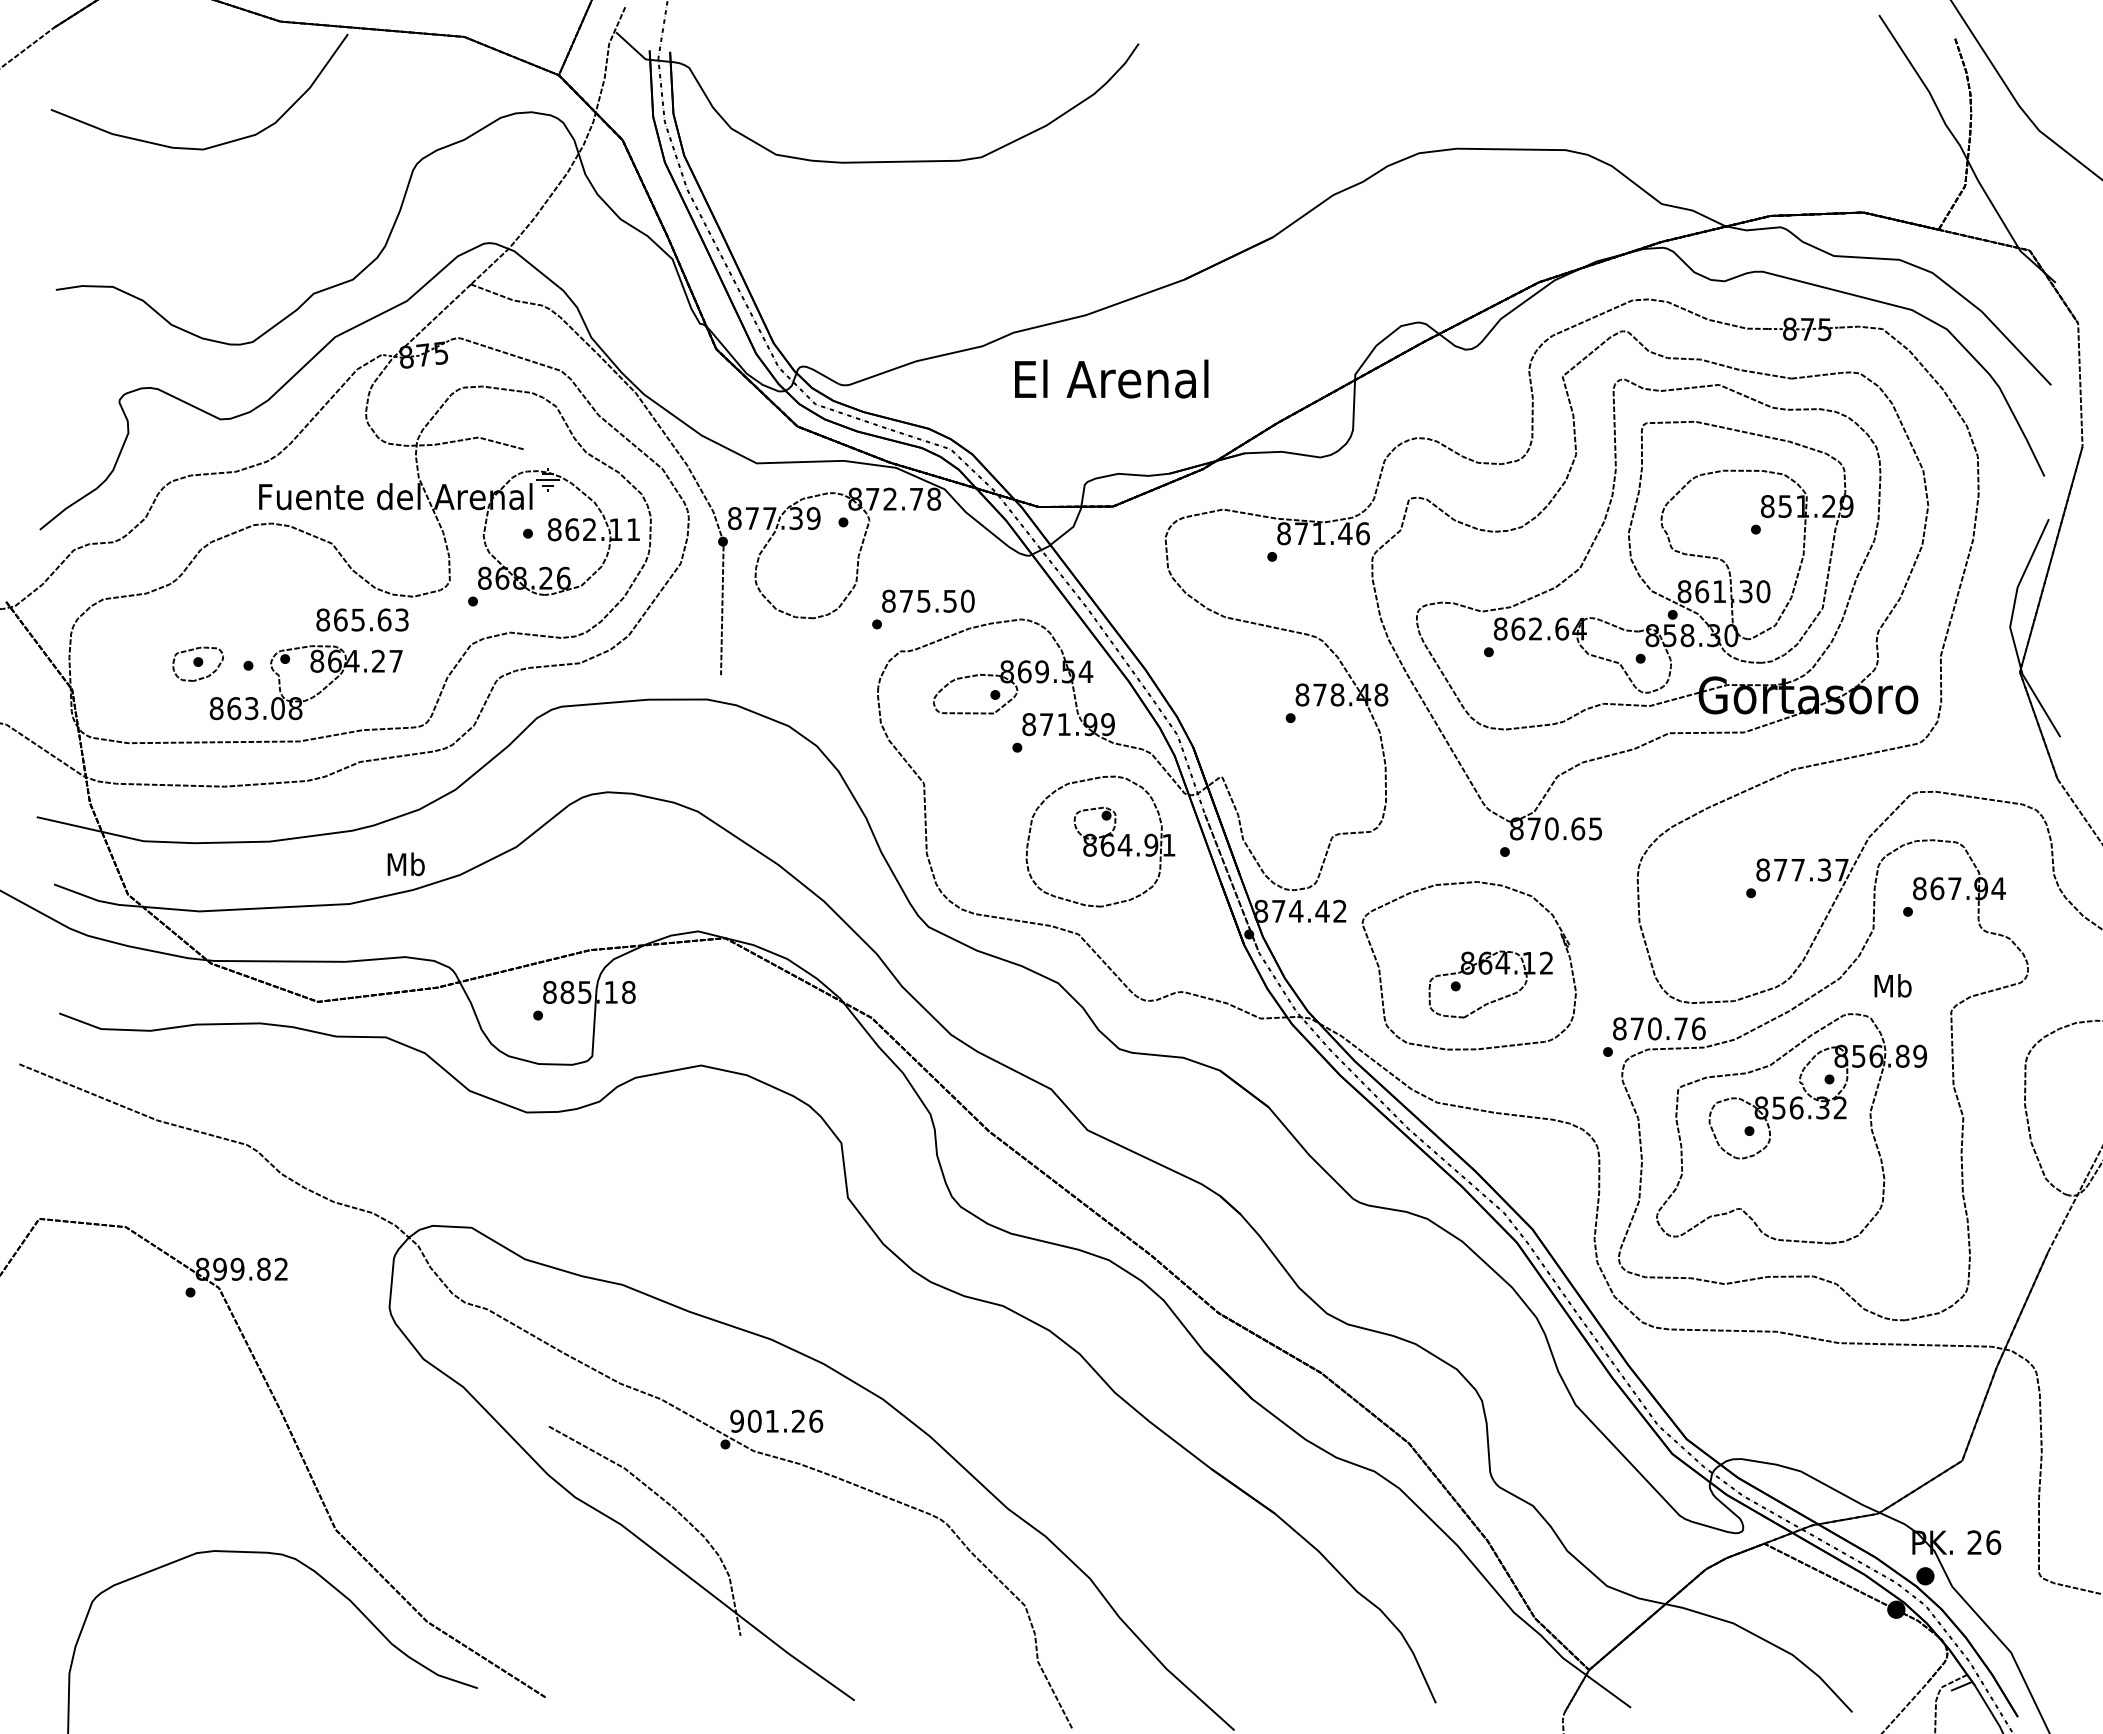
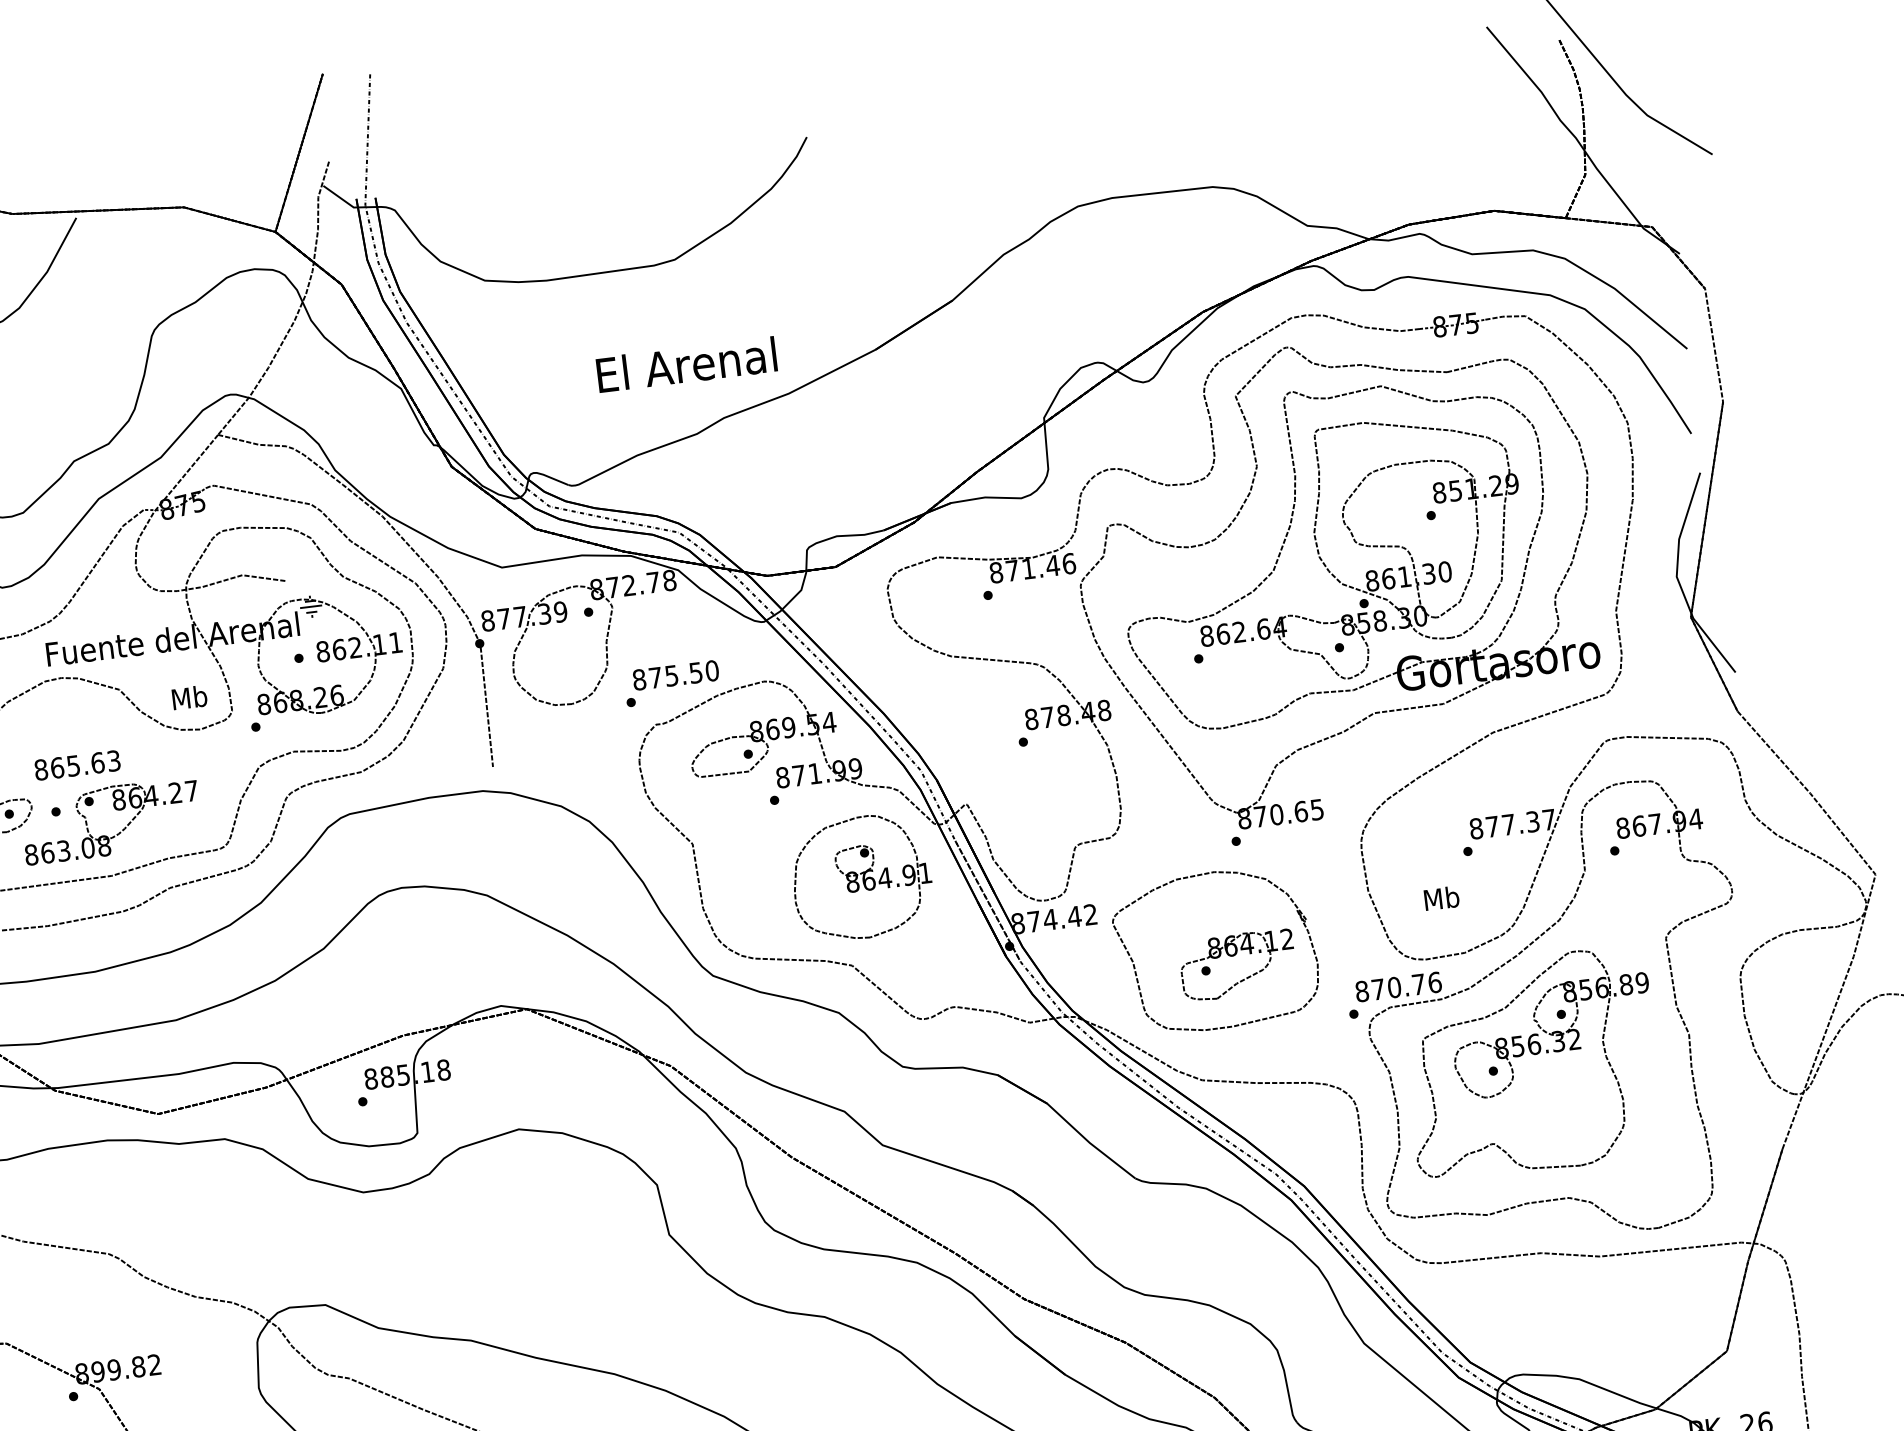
text: (1111, 378) -> (686, 364), moved
text: (362, 619) -> (77, 764), moved
text: (405, 864) -> (189, 697), moved
text: (1892, 985) -> (1441, 898), moved

